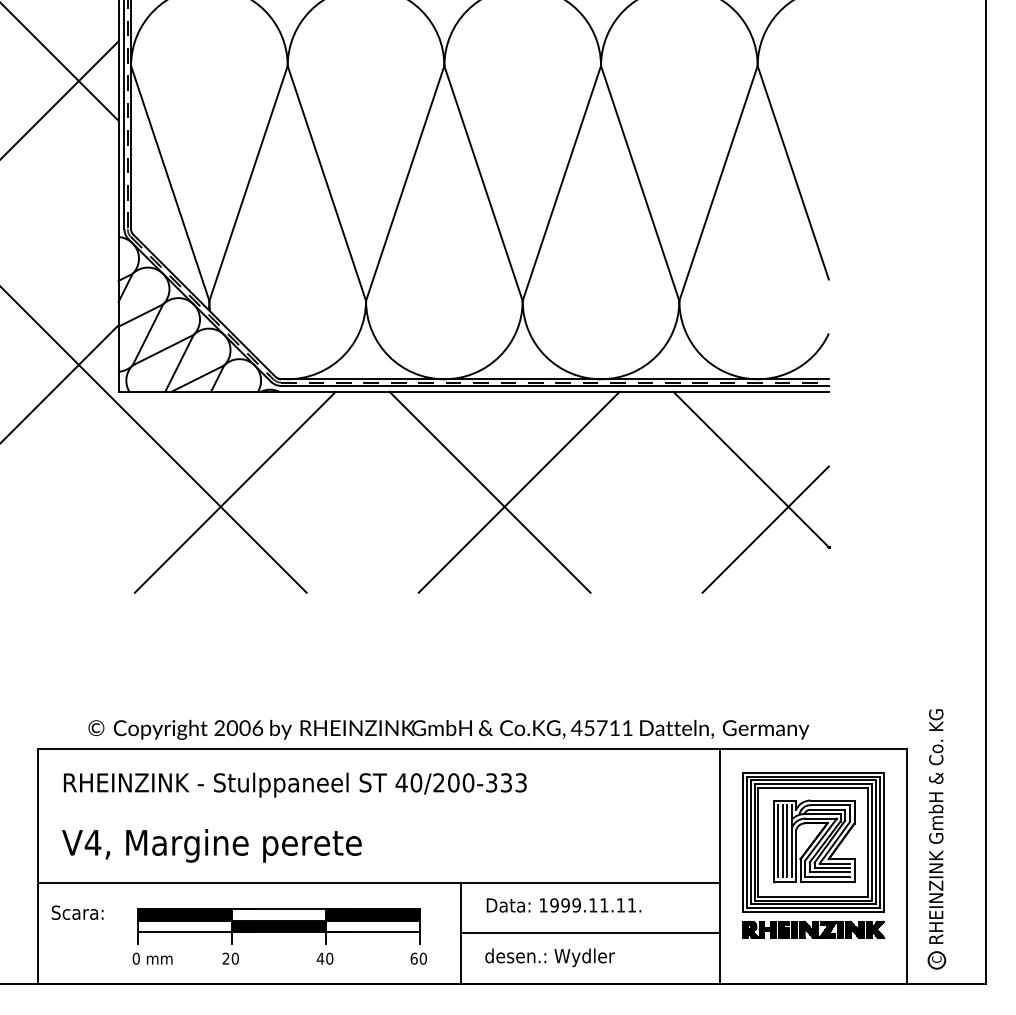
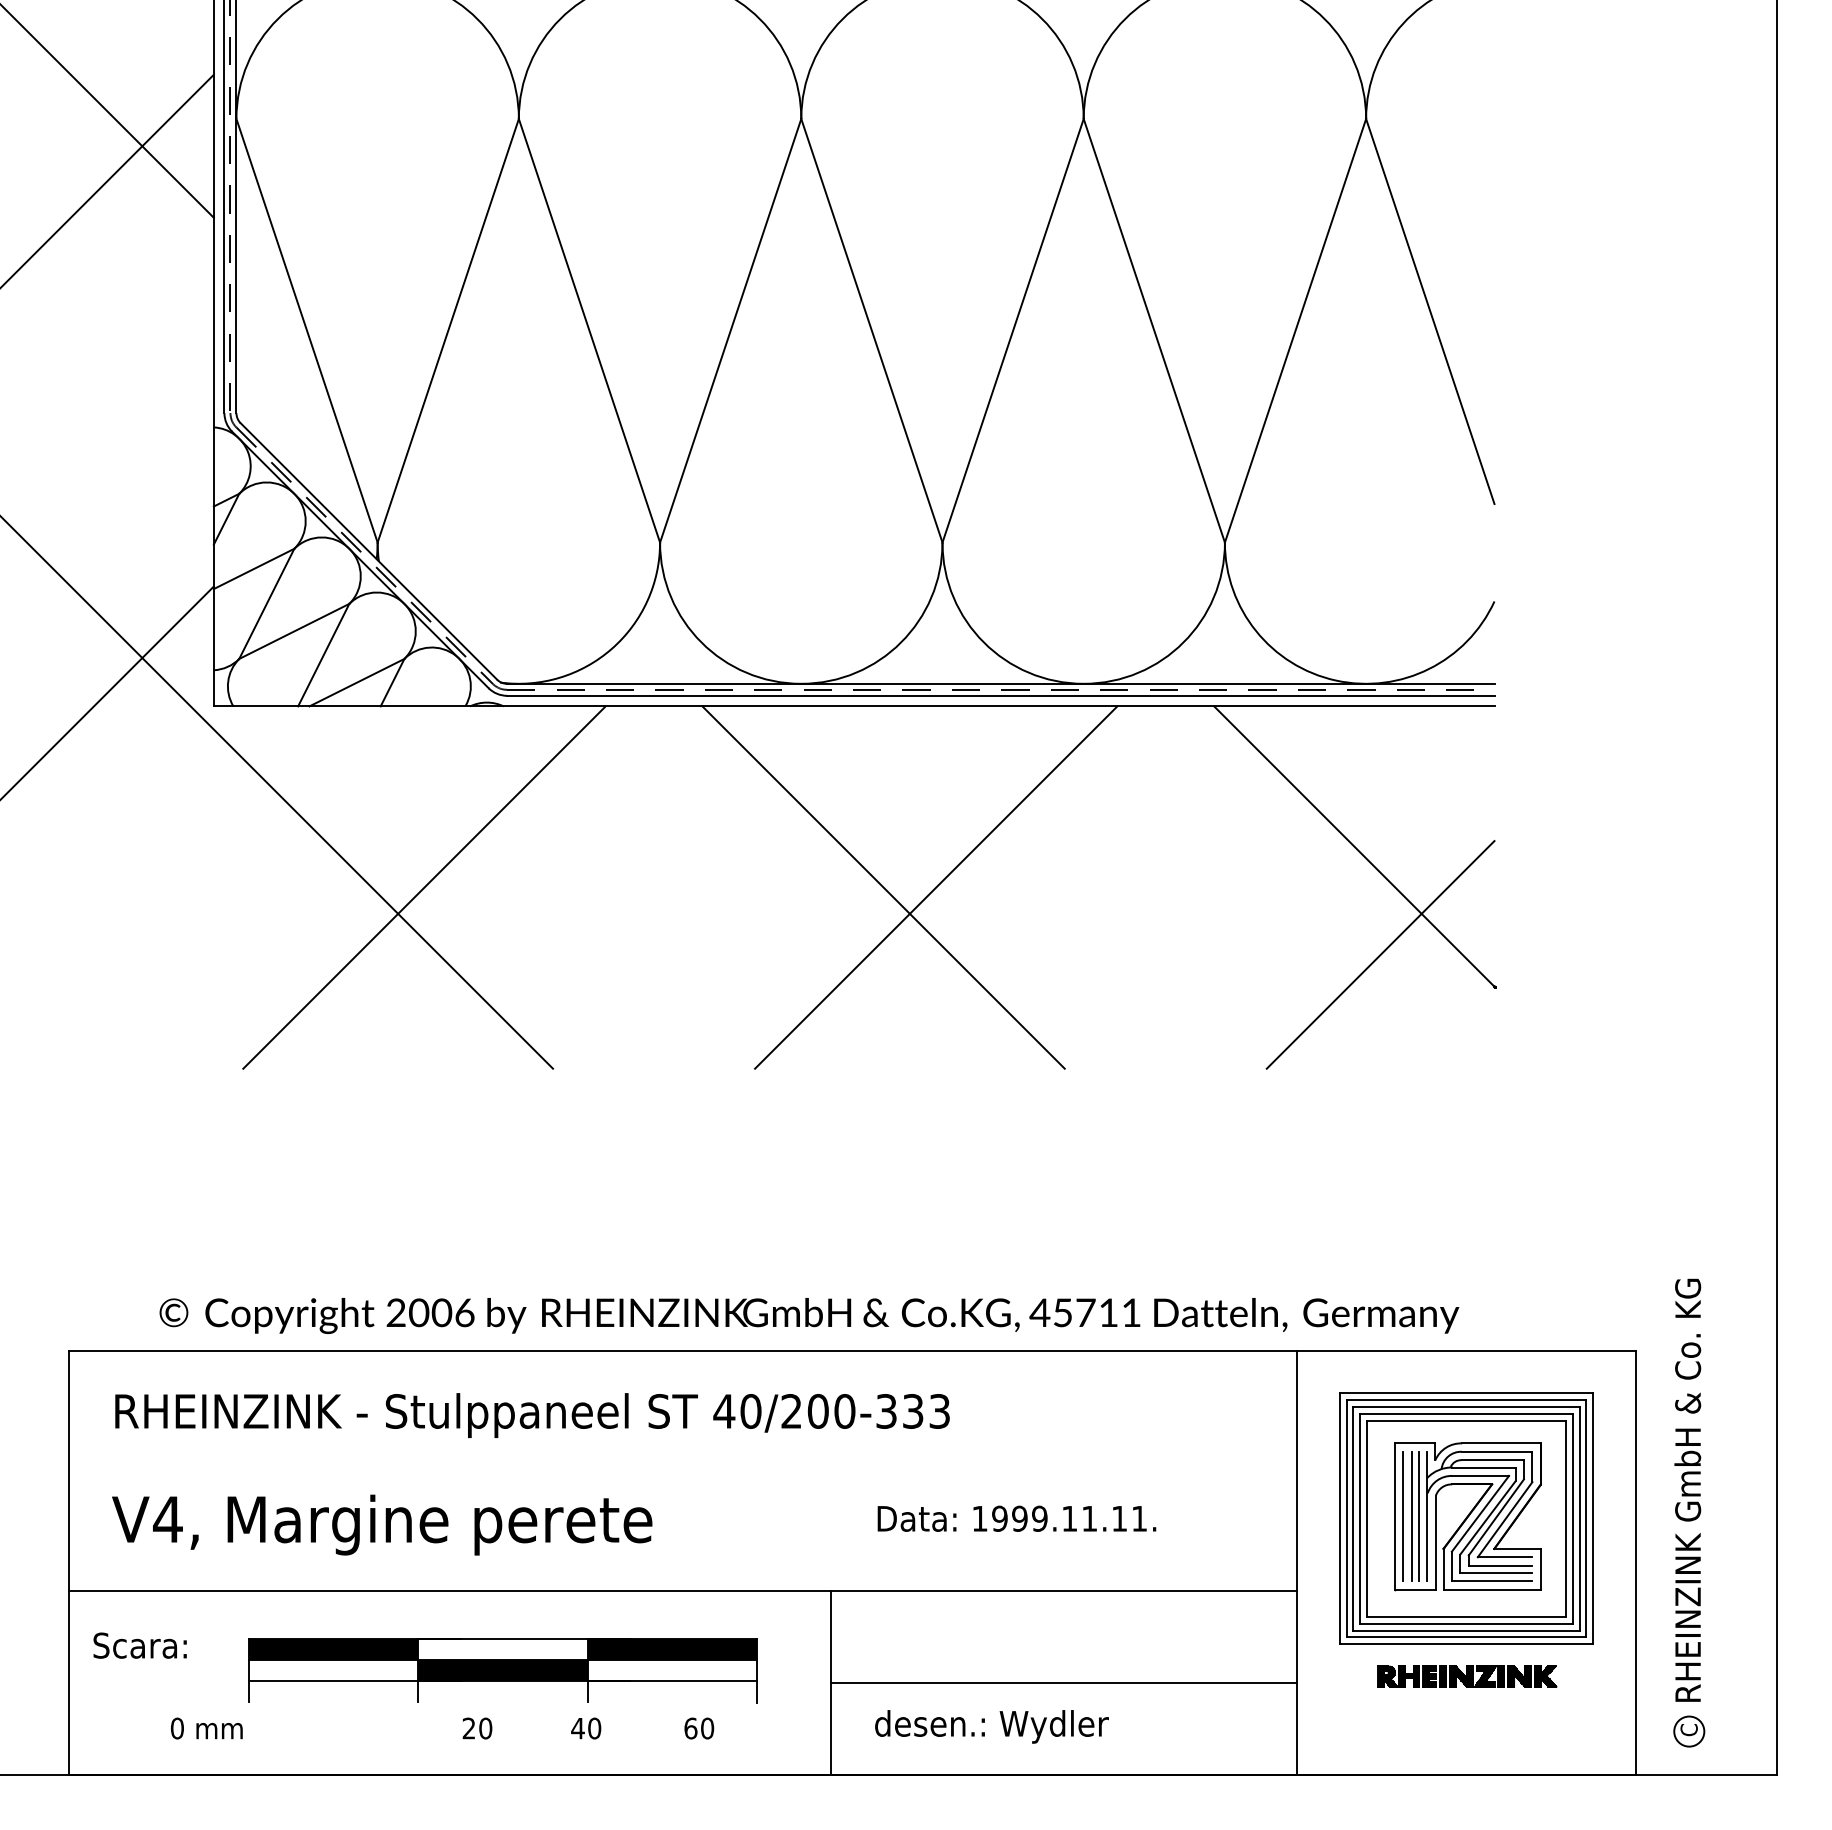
text: (563, 905) -> (1016, 1518), moved
part: (813, 929) -> (1466, 1675), size x0.7
text: (152, 958) -> (206, 1728), moved
text: (230, 958) -> (476, 1728), moved
text: (418, 958) -> (698, 1728), moved

